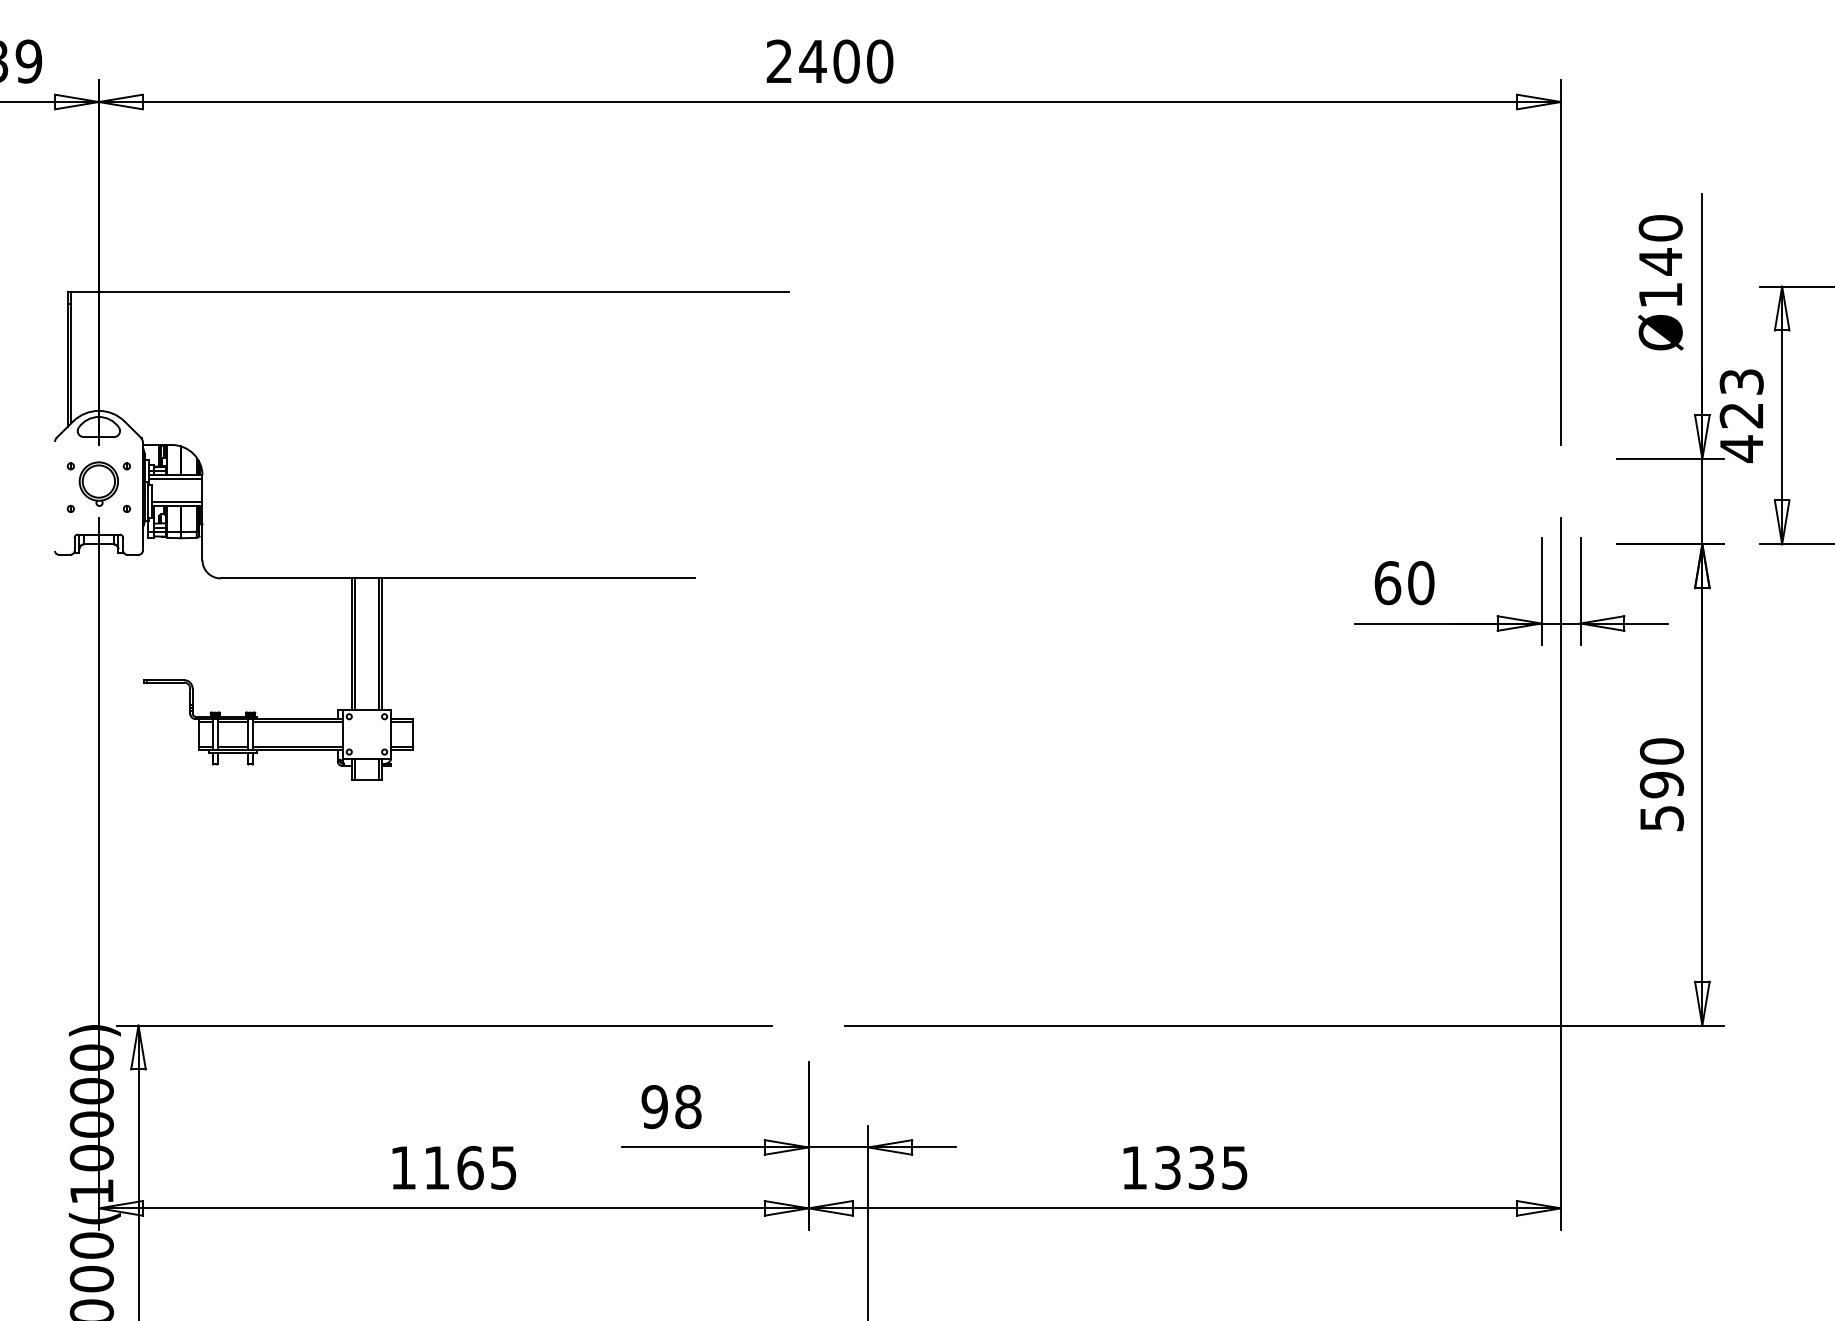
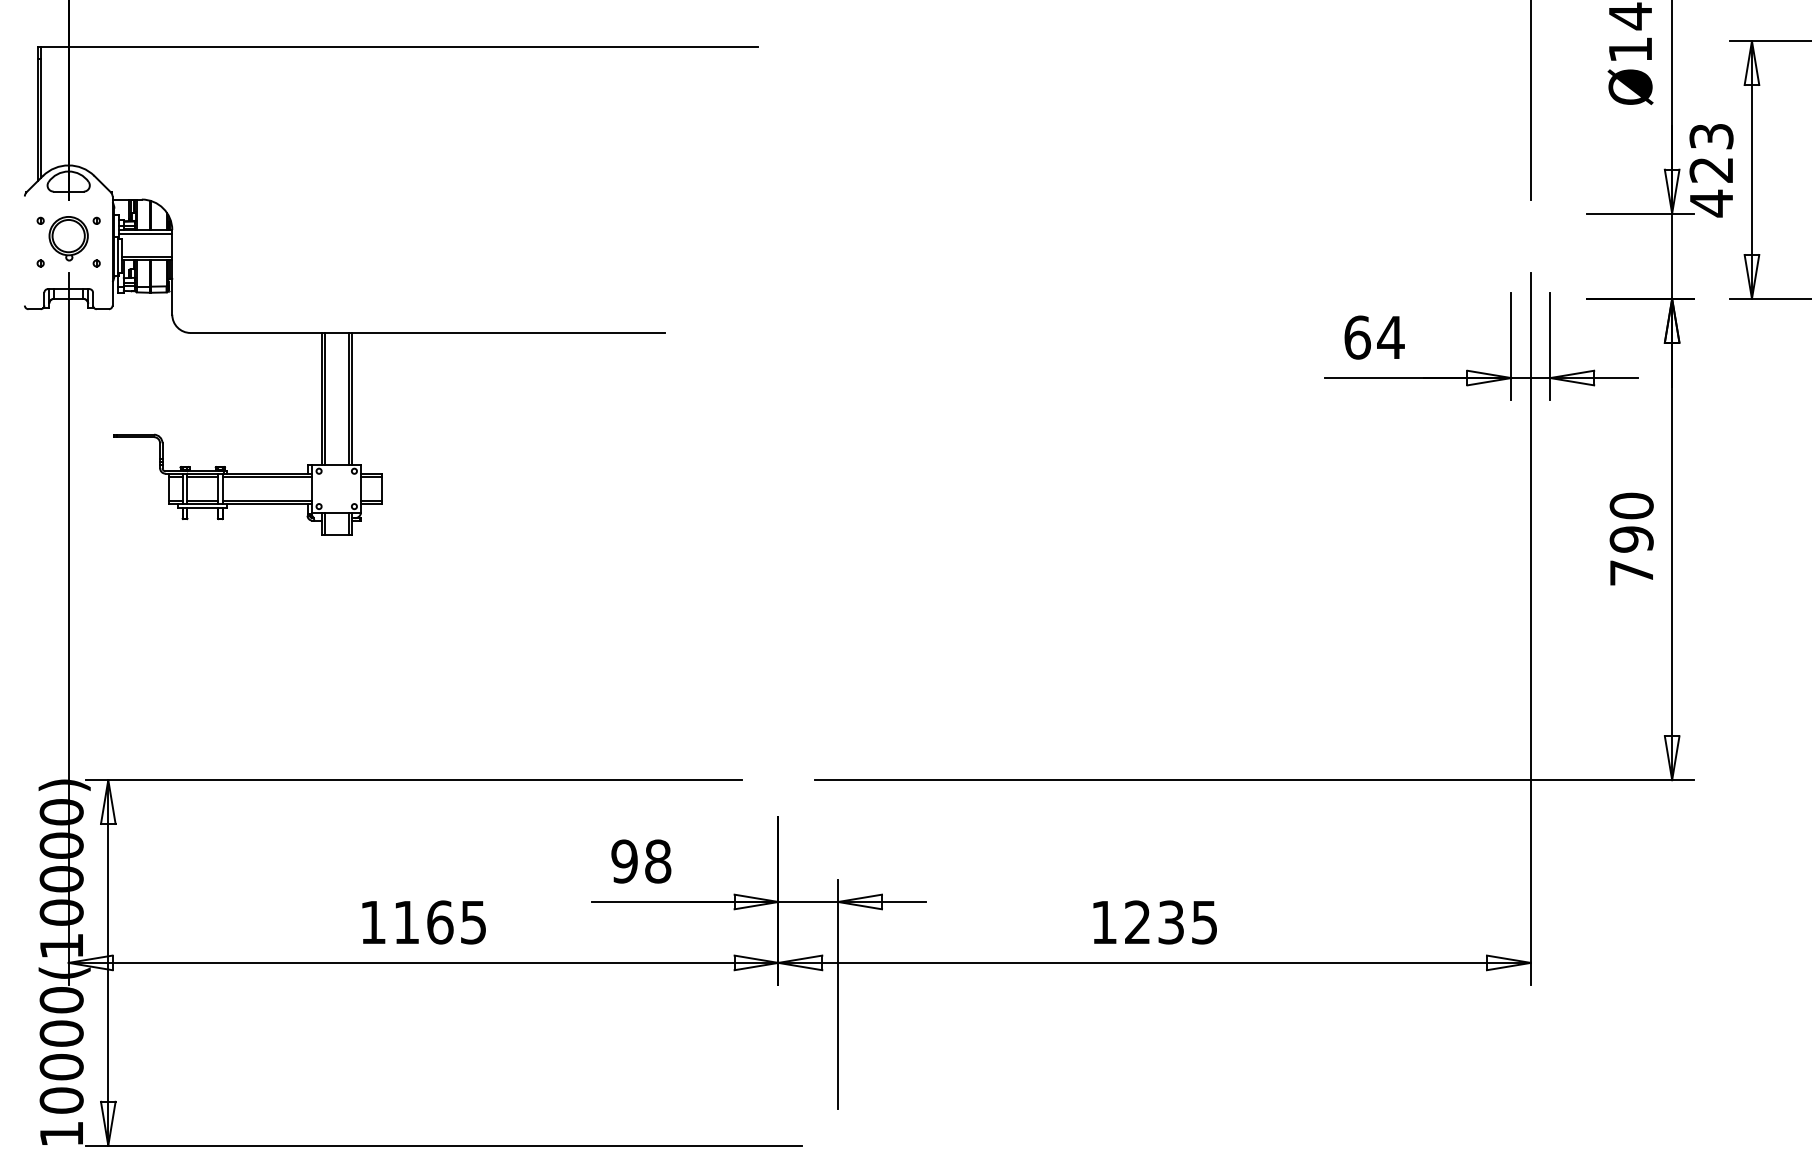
text: (1421, 583) -> (1391, 338), 60 -> 64
text: (1661, 818) -> (1631, 573), 590 -> 790
text: (1167, 1167) -> (1137, 922), 1335 -> 1235

